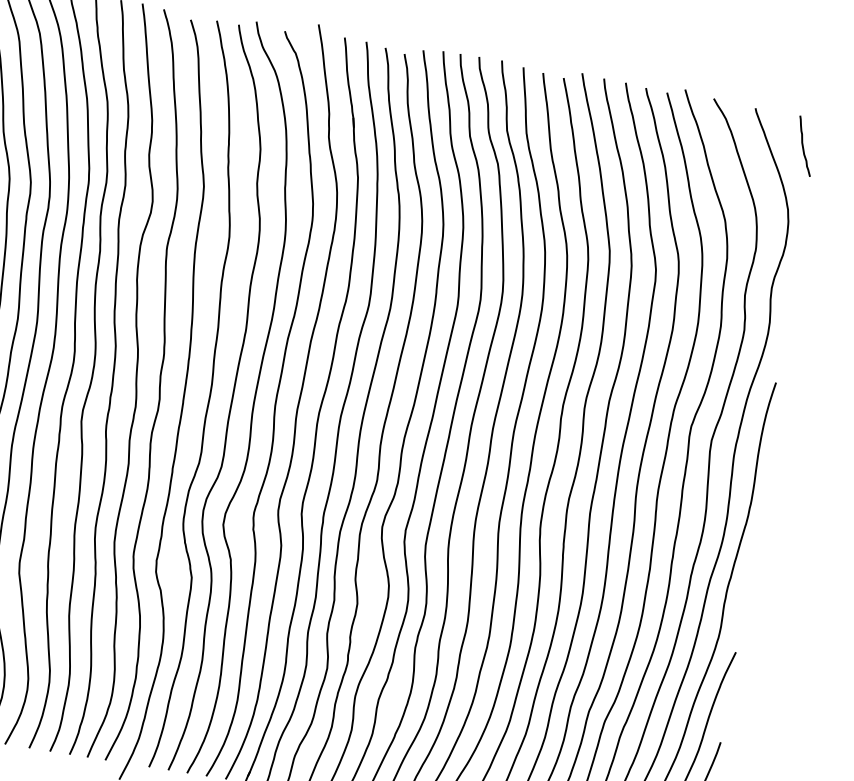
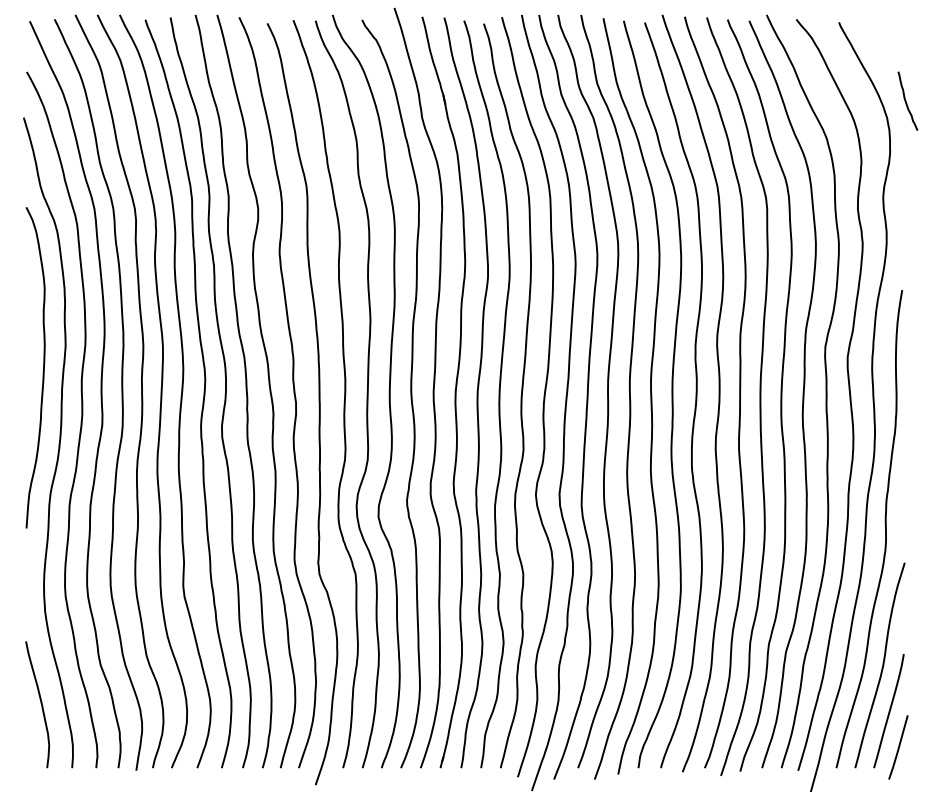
curve: (803, 145) -> (906, 100), moved

